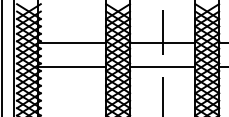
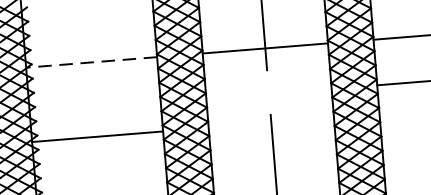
line: (71, 42) -> (90, 61), solid -> dashed
line: (71, 66) -> (96, 136), moved
line: (162, 66) -> (268, 93), removed

